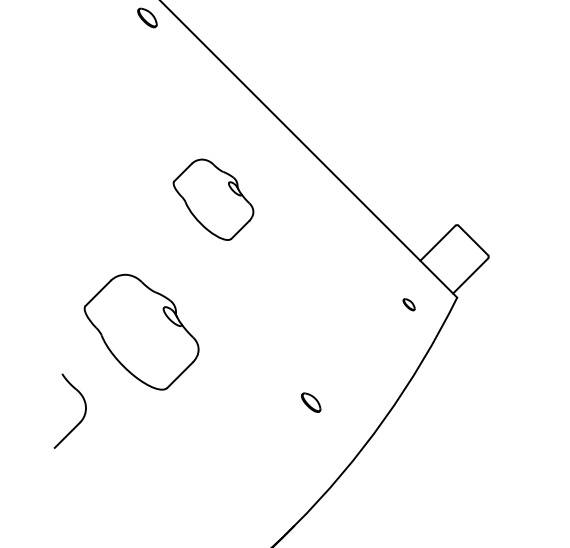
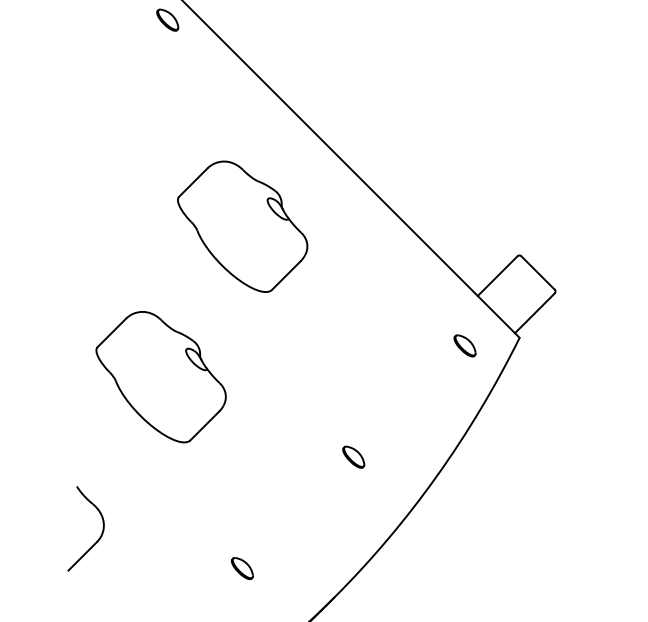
part: (213, 199) -> (242, 226), size x1.43
part: (408, 304) -> (464, 345), size x1.67
part: (81, 419) -> (98, 538), moved
part: (212, 500) -> (241, 568), added

